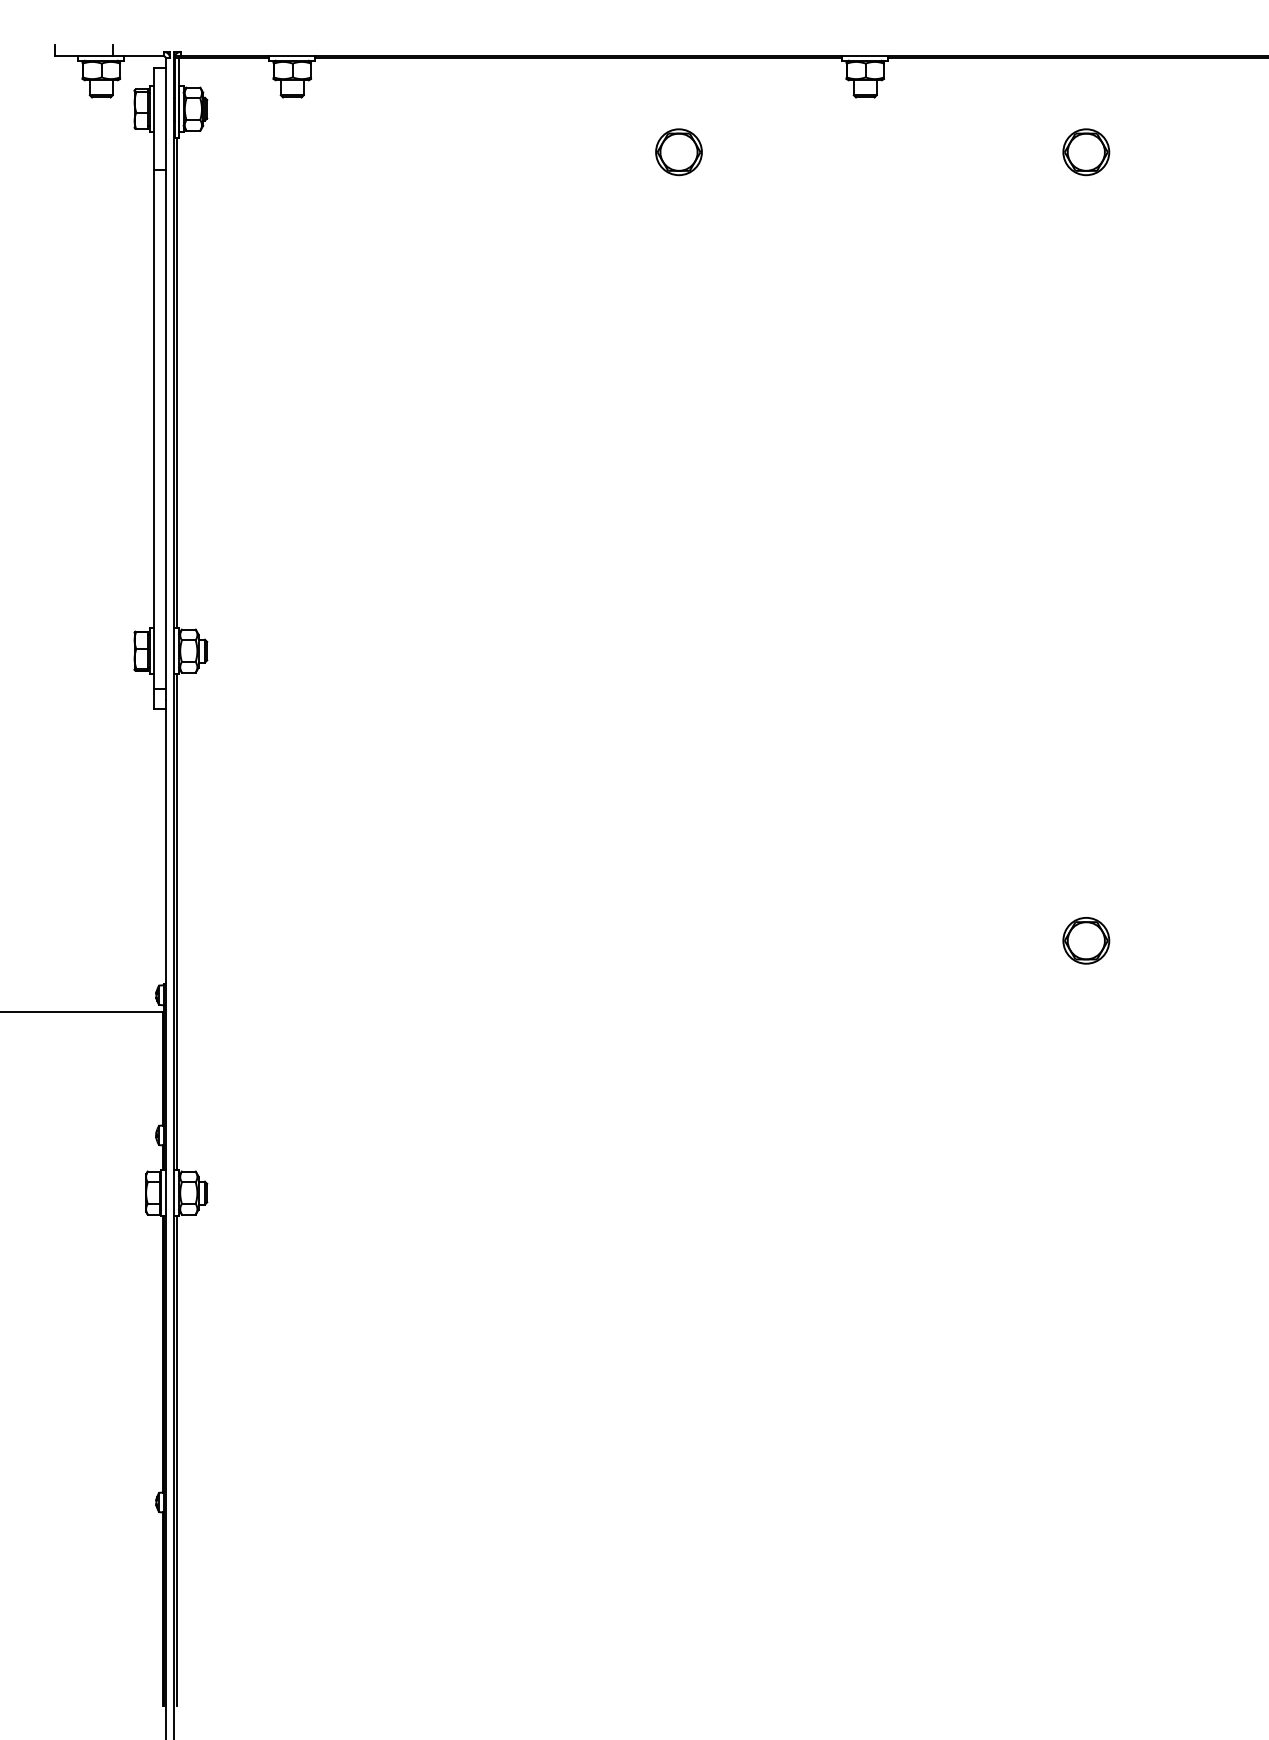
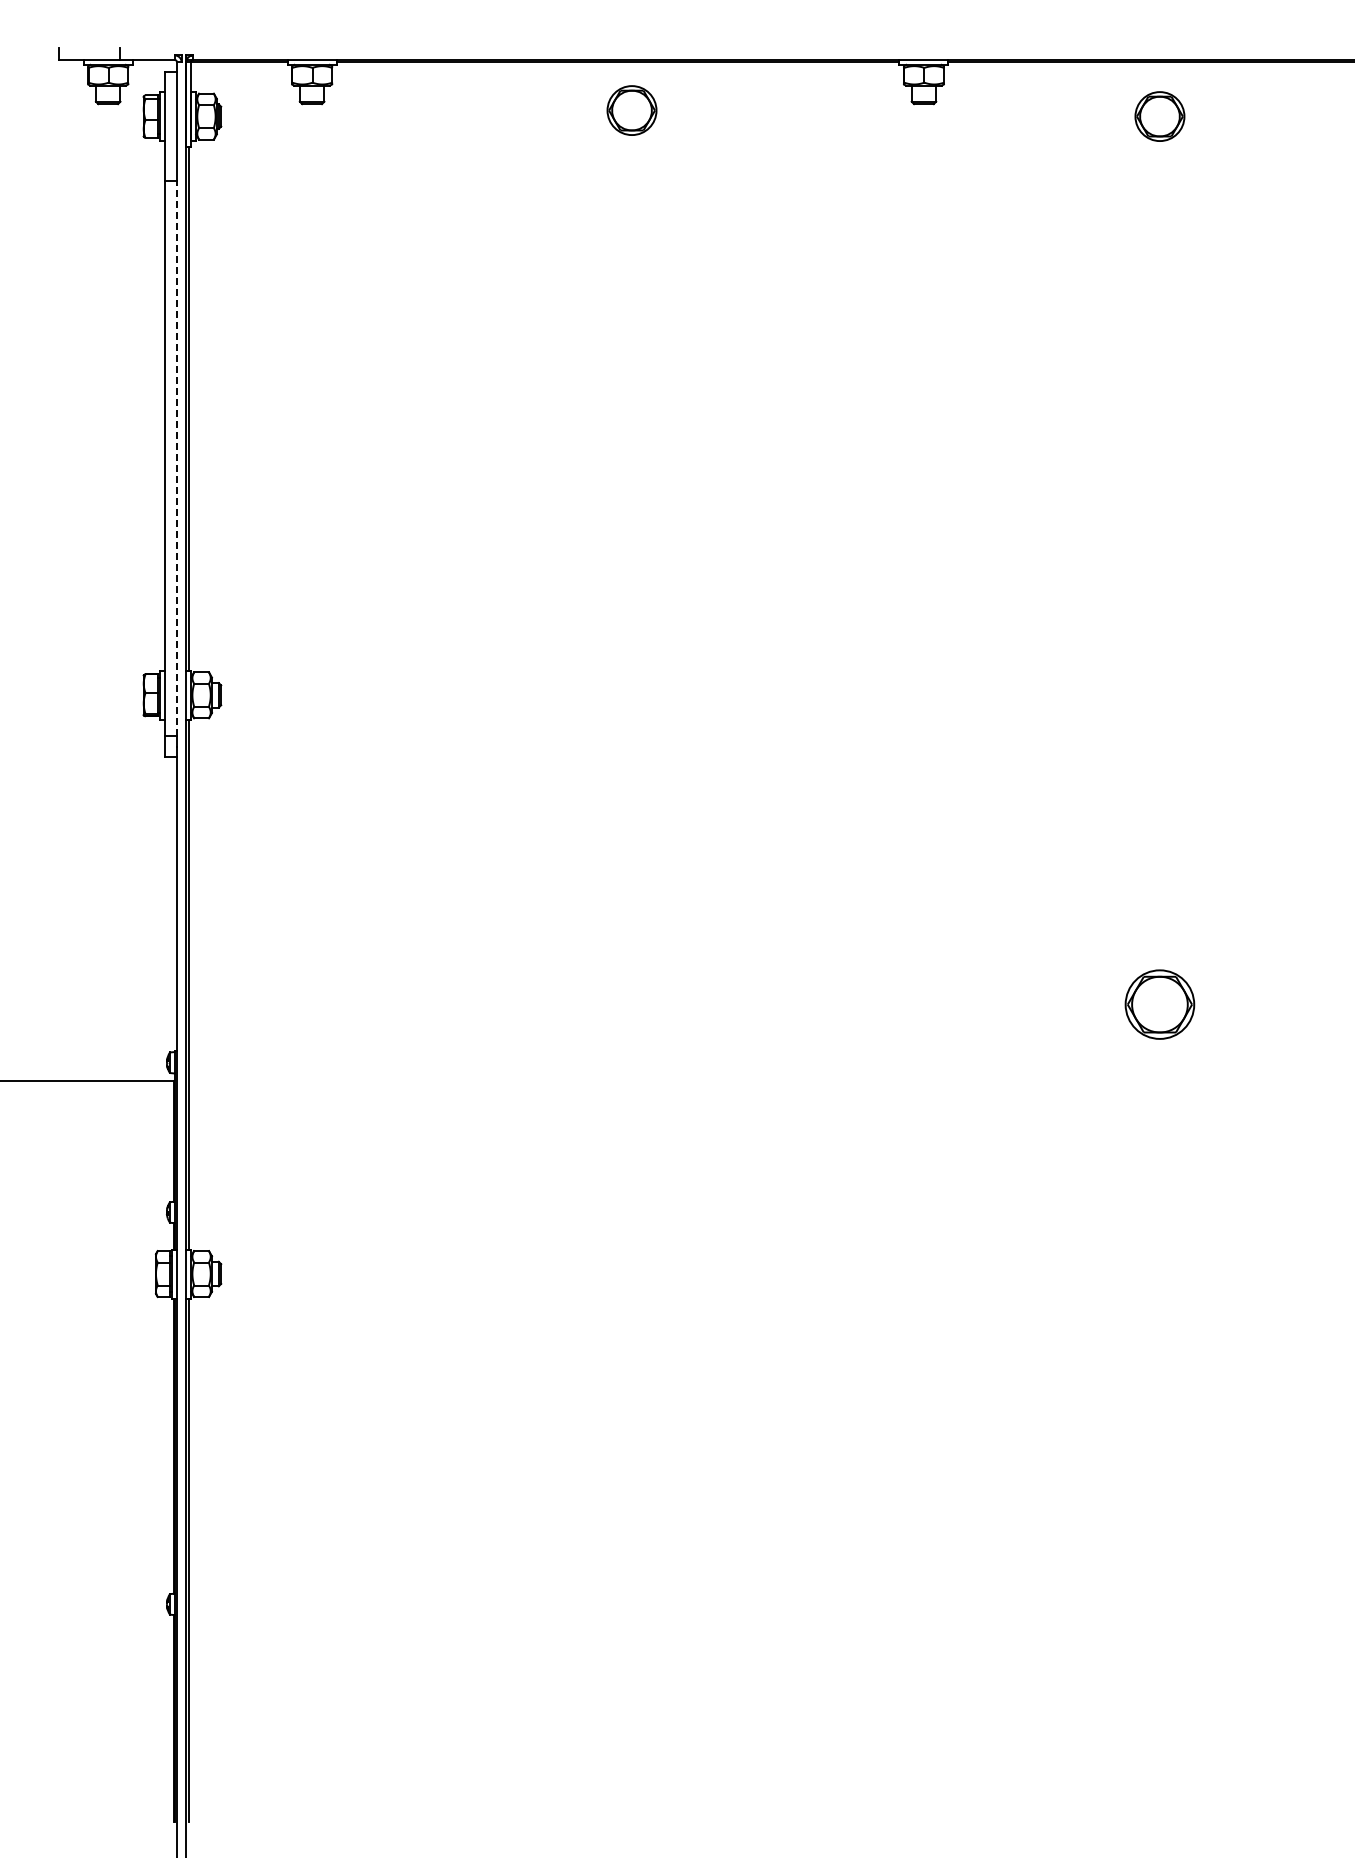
part: (678, 152) -> (631, 110), moved
part: (1085, 152) -> (1159, 116), moved
line: (166, 429) -> (177, 458), solid -> dashed
part: (1085, 940) -> (1159, 1004), size x1.4

